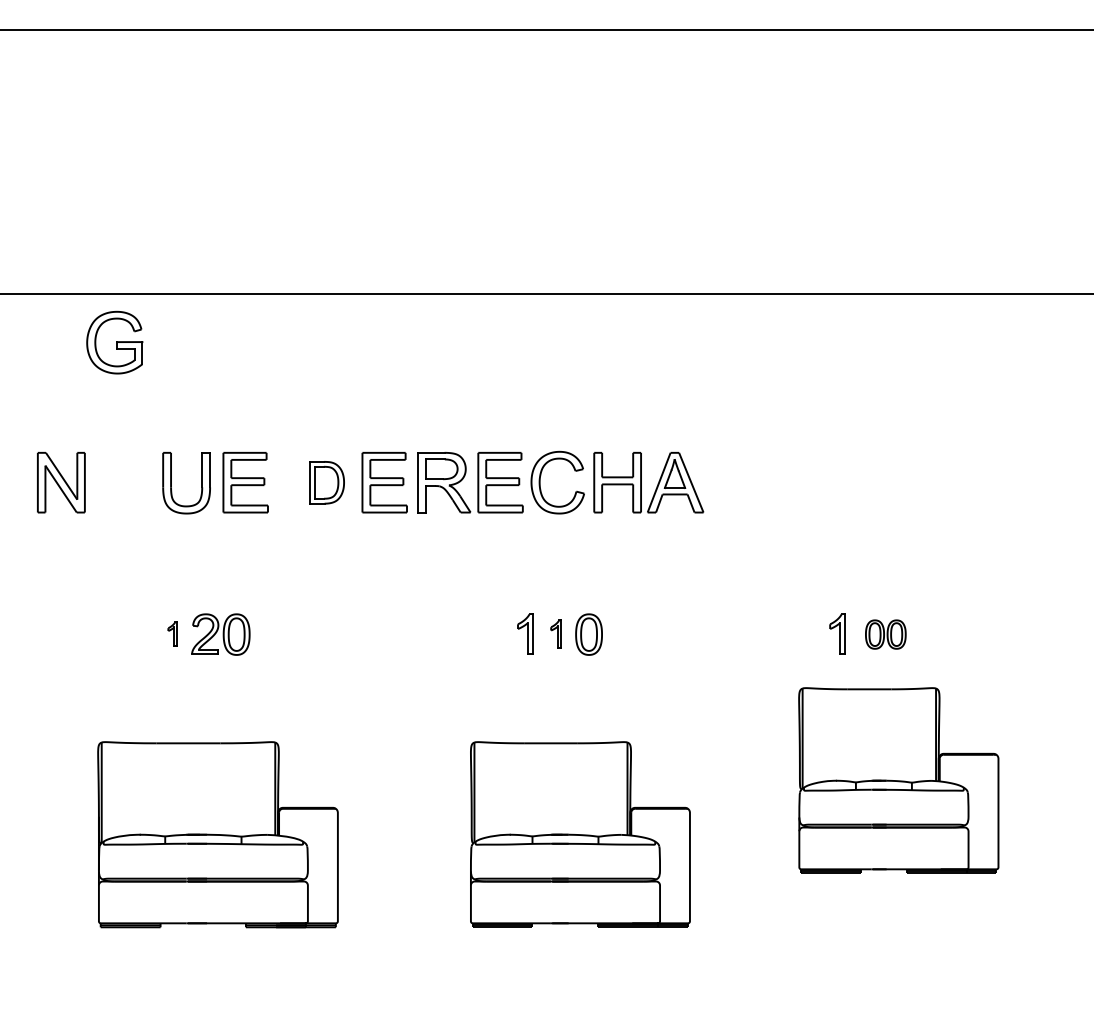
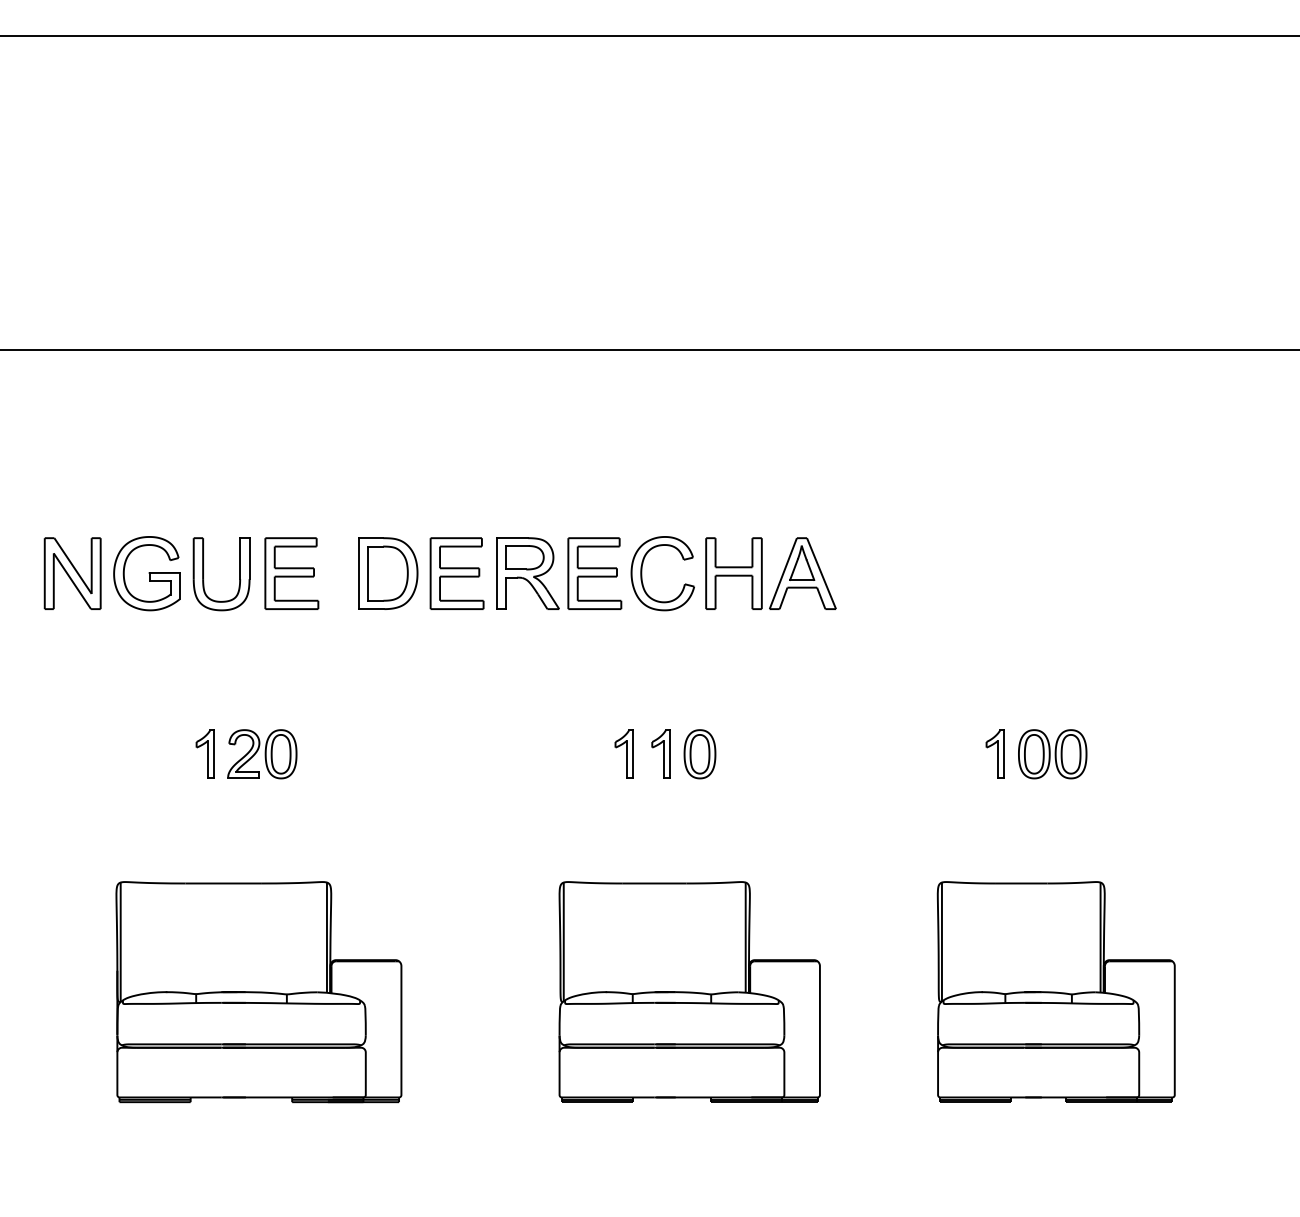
part: (114, 342) -> (146, 573), moved
part: (326, 482) -> (387, 573), size x1.43
part: (172, 633) -> (204, 752), size x1.67
part: (556, 633) -> (661, 752), size x1.43
part: (885, 634) -> (1052, 754), size x1.43
part: (898, 780) -> (1055, 991), moved

